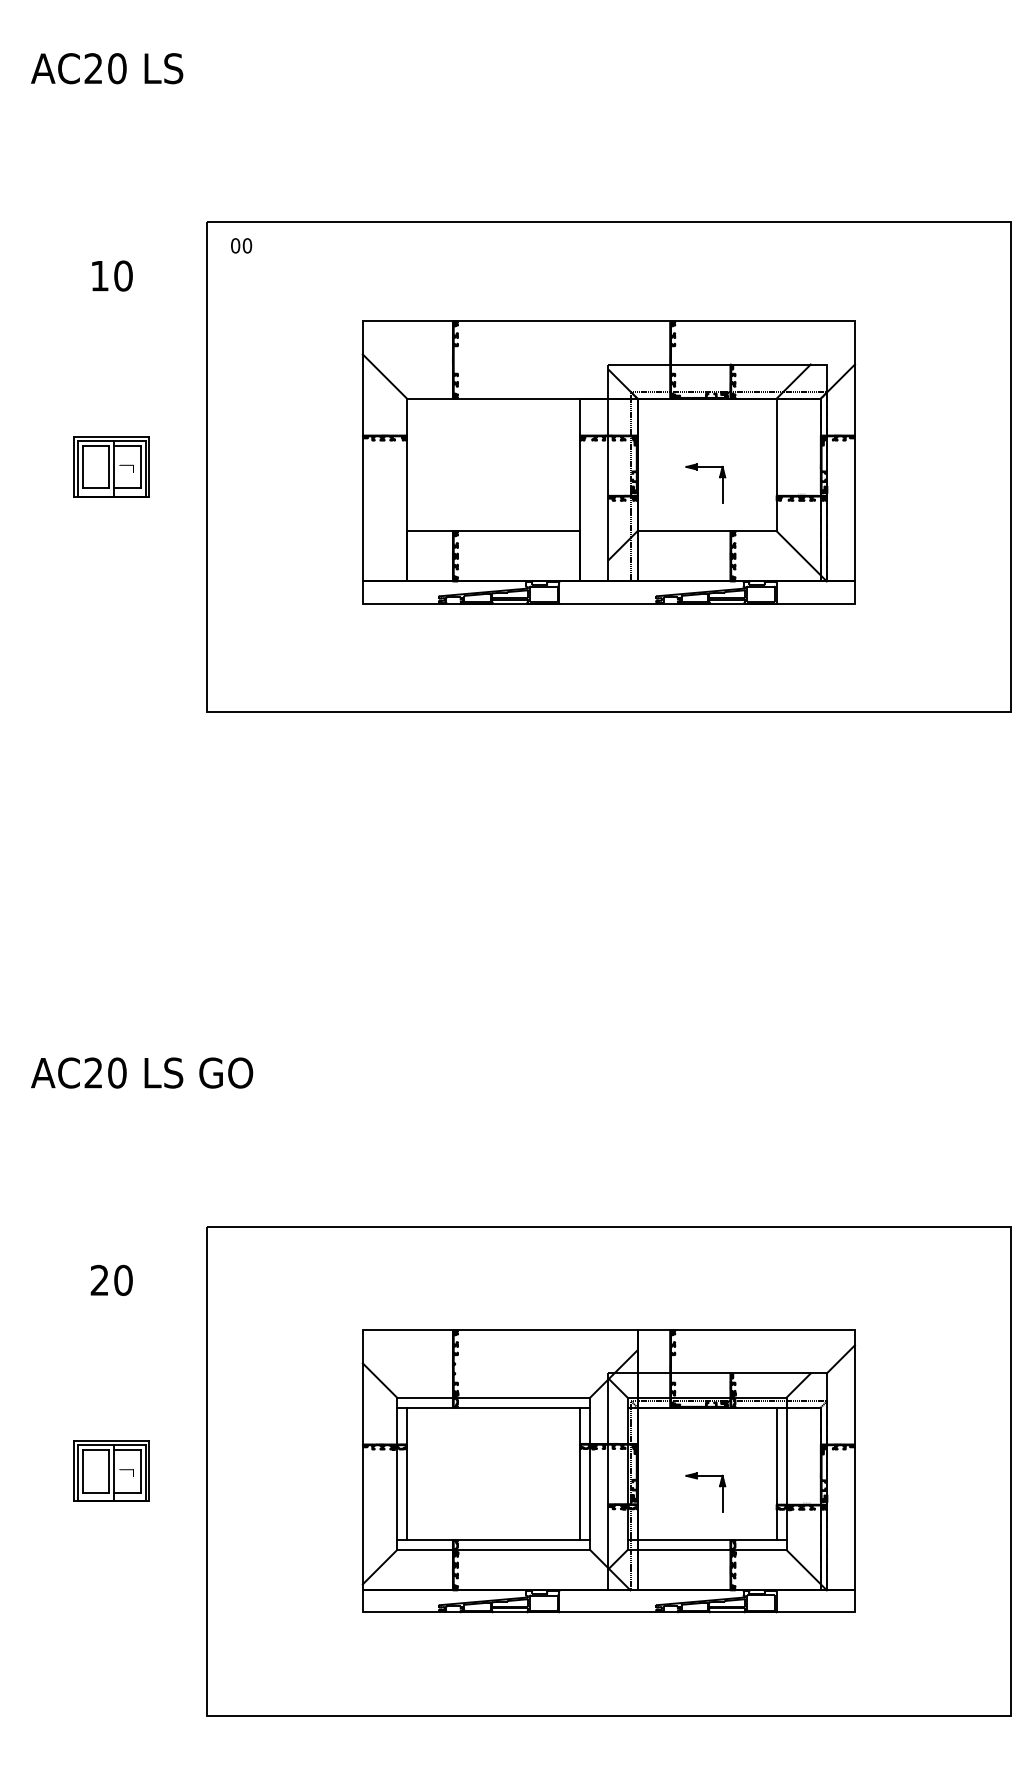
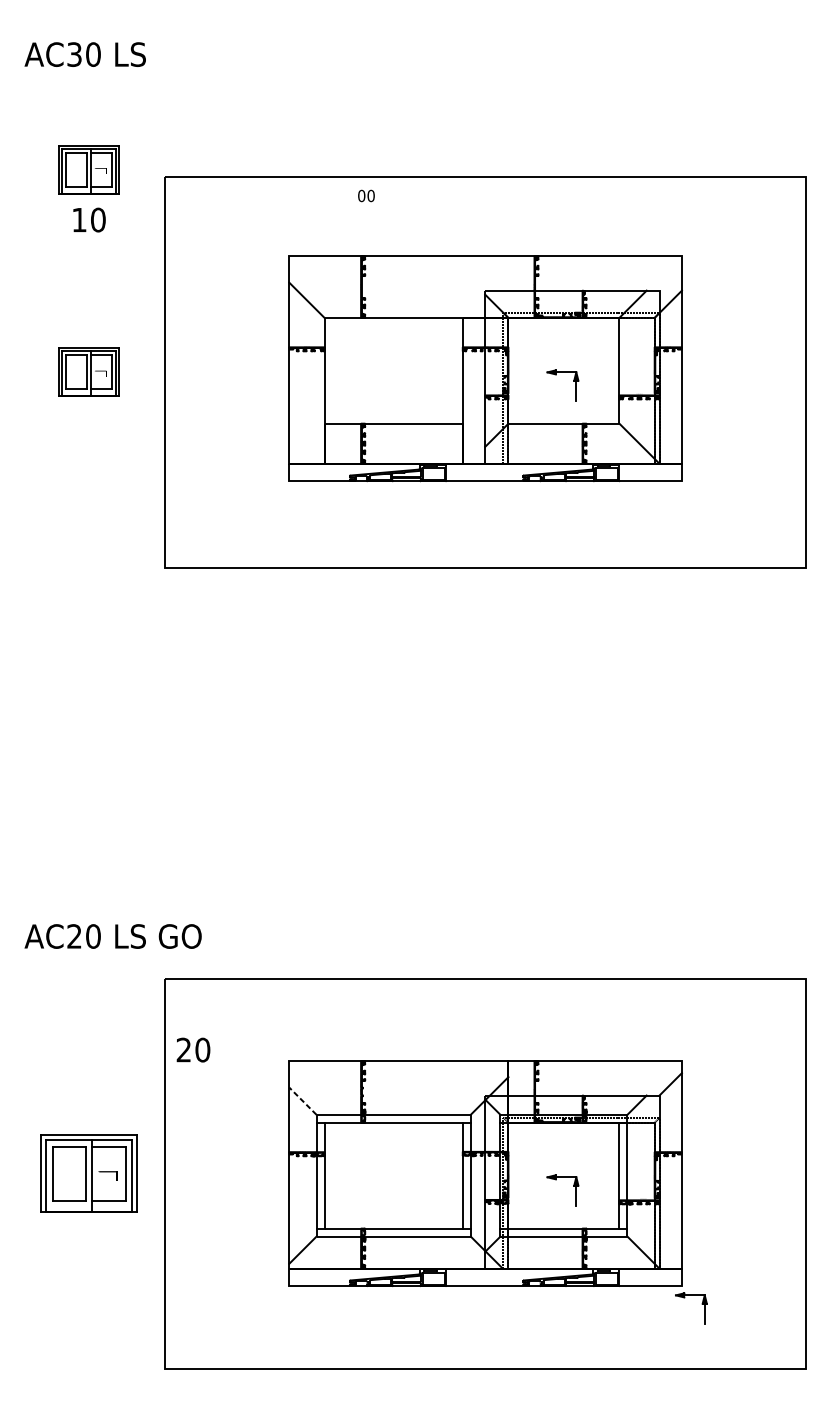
text: (93, 68) -> (74, 54), AC20 -> AC30
part: (111, 212) -> (88, 169), added
text: (241, 245) -> (366, 195), moved
text: (142, 1072) -> (113, 936), moved
text: (111, 1279) -> (193, 1049), moved
line: (379, 1380) -> (302, 1101), solid -> dashed
part: (111, 1470) -> (88, 1173), size x1.6
part: (880, 1635) -> (702, 1304), added

